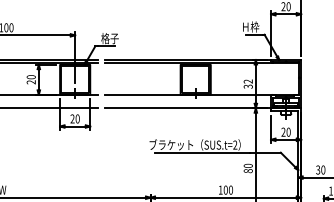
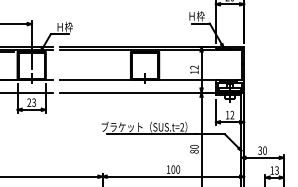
text: (109, 38) -> (64, 27), 格子 -> Ｈ枠
text: (247, 86) -> (193, 72), 32 -> 12
text: (77, 118) -> (33, 102), 20 -> 23
text: (285, 131) -> (229, 114), 20 -> 12

